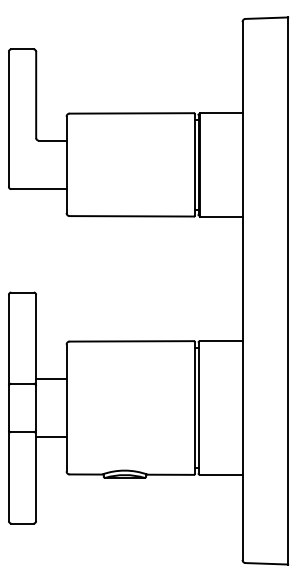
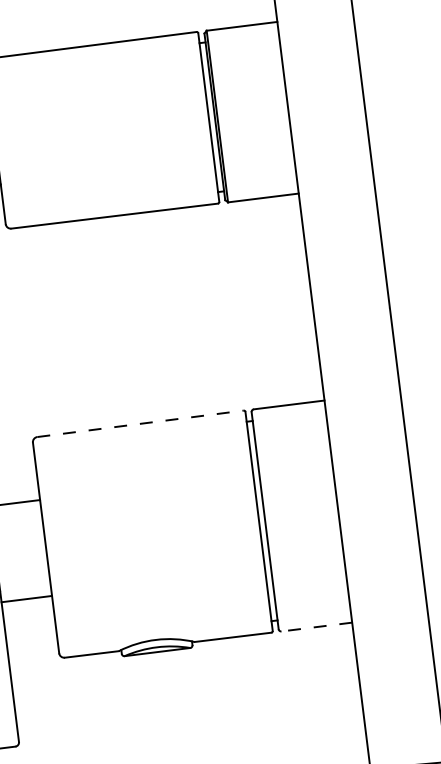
line: (132, 341) -> (141, 423), solid -> dashed
line: (220, 474) -> (315, 626), solid -> dashed

